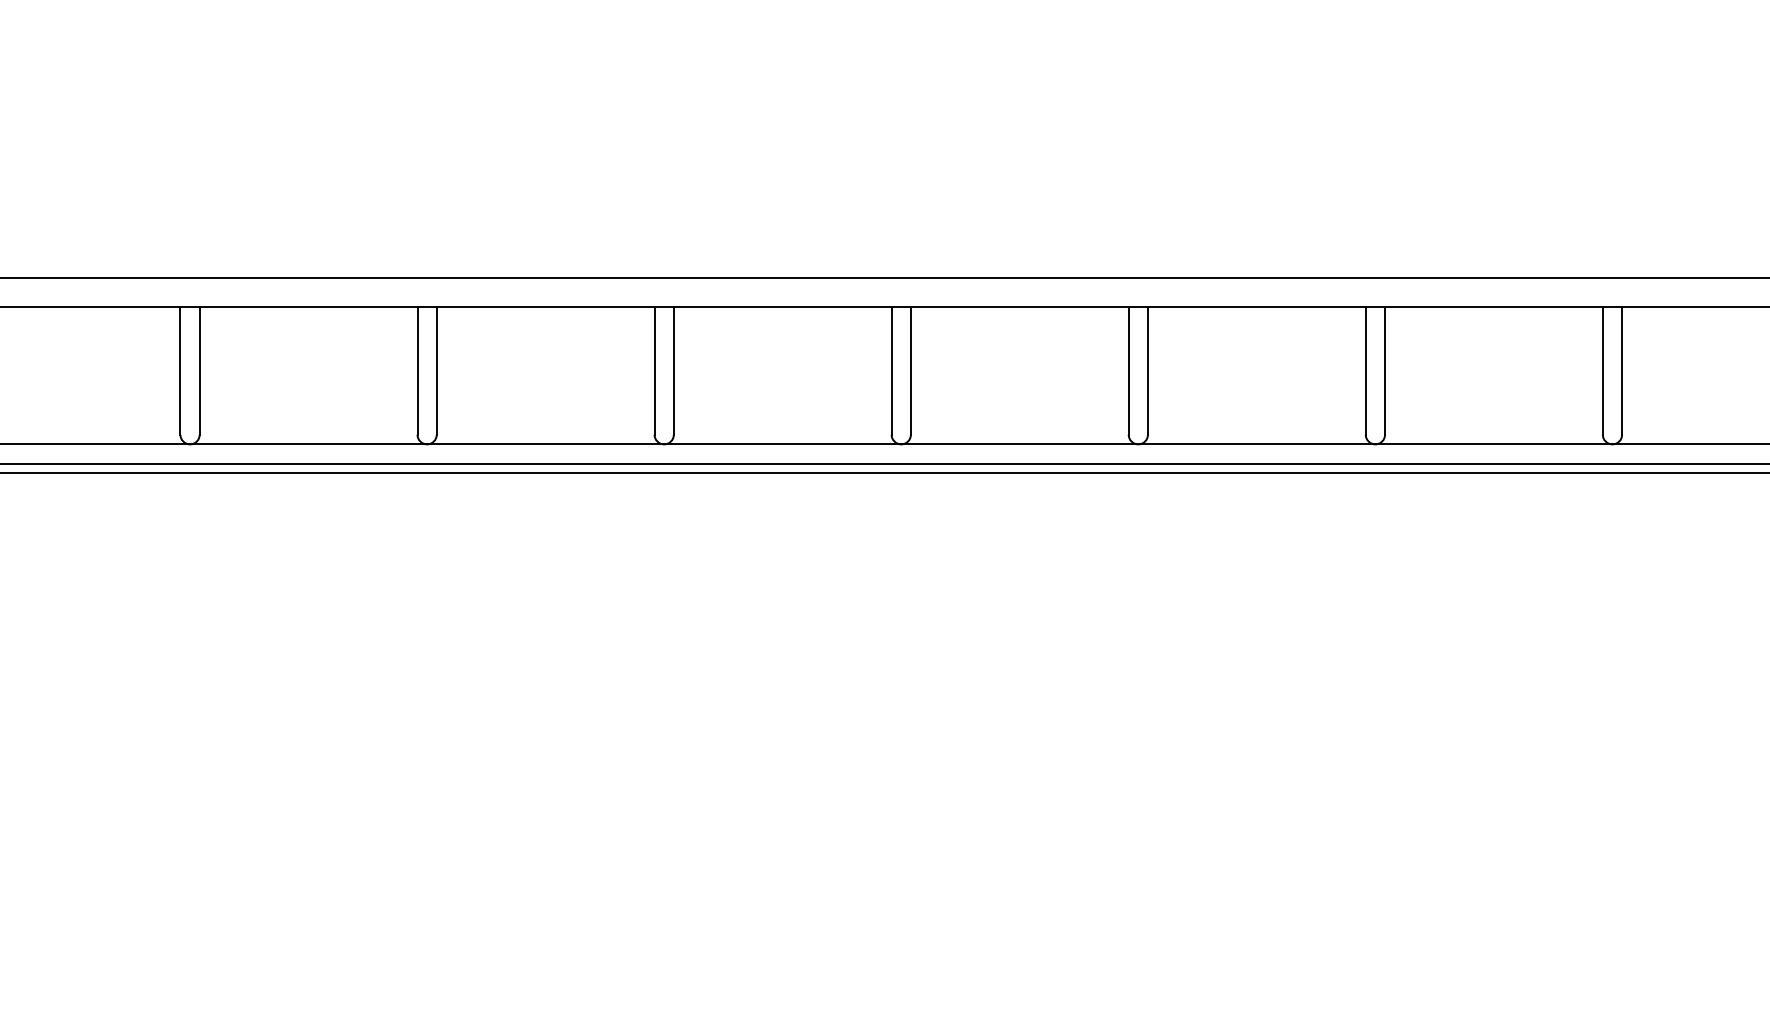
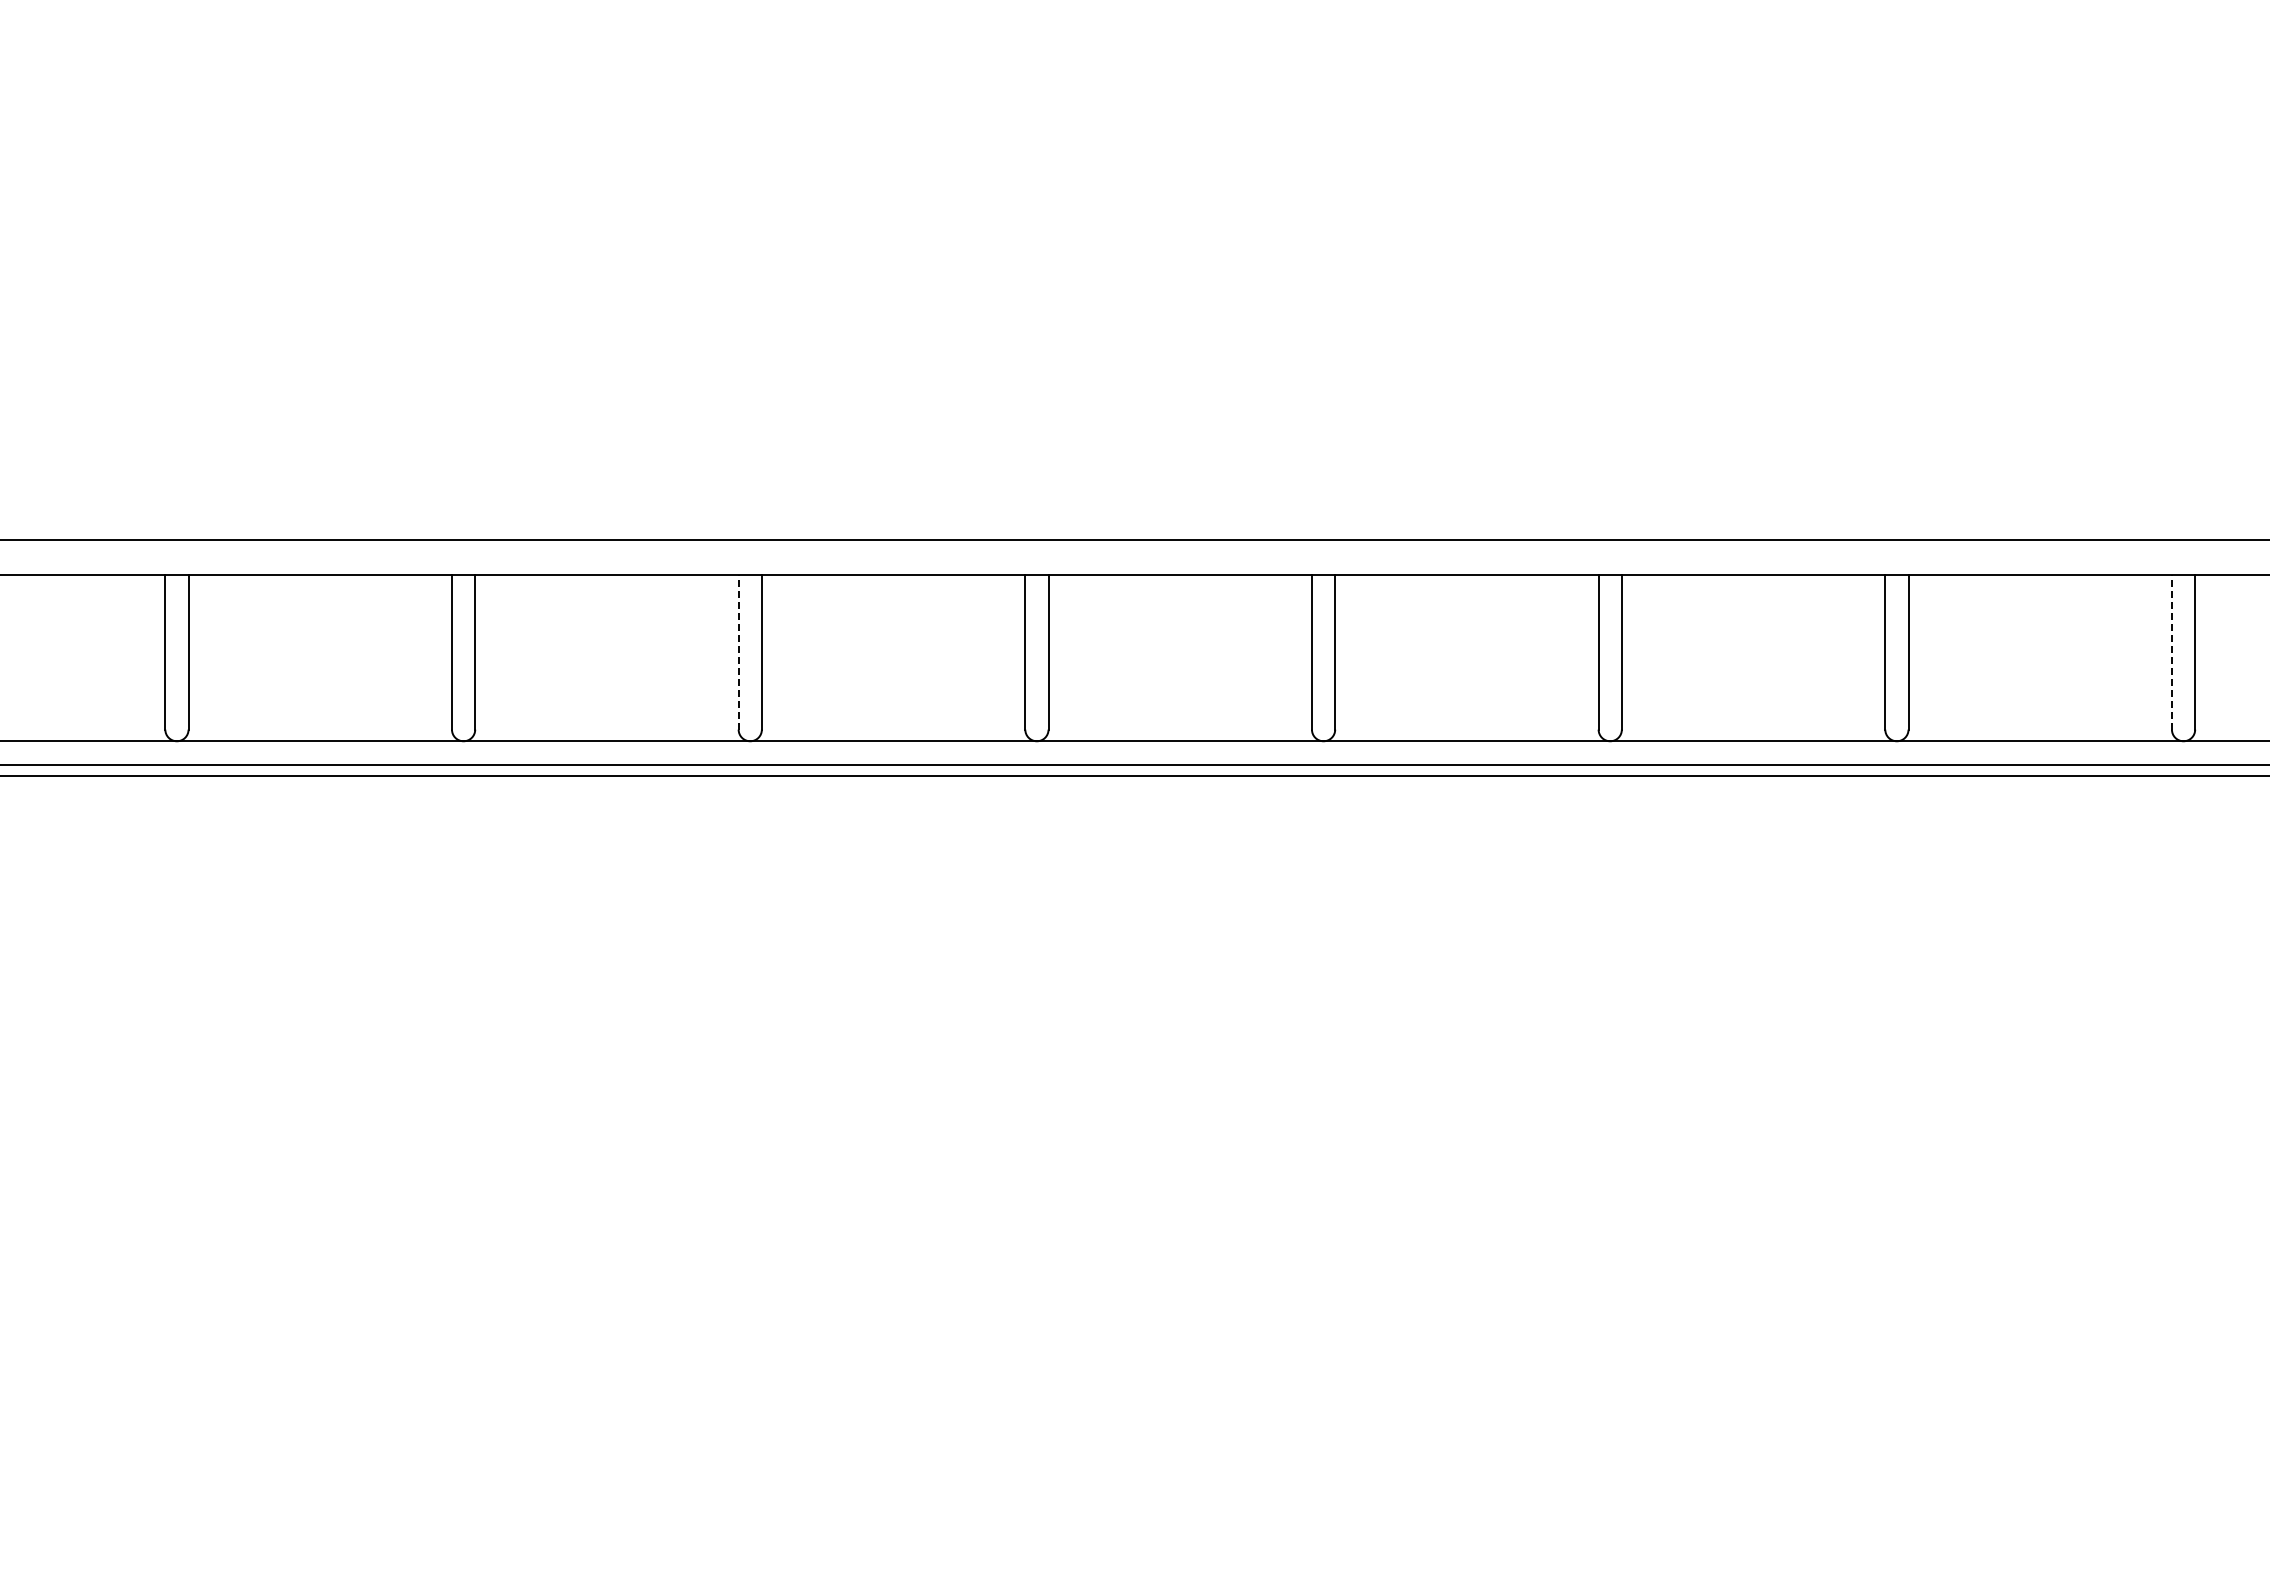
line: (417, 370) -> (738, 651), solid -> dashed
line: (1602, 370) -> (2171, 651), solid -> dashed

